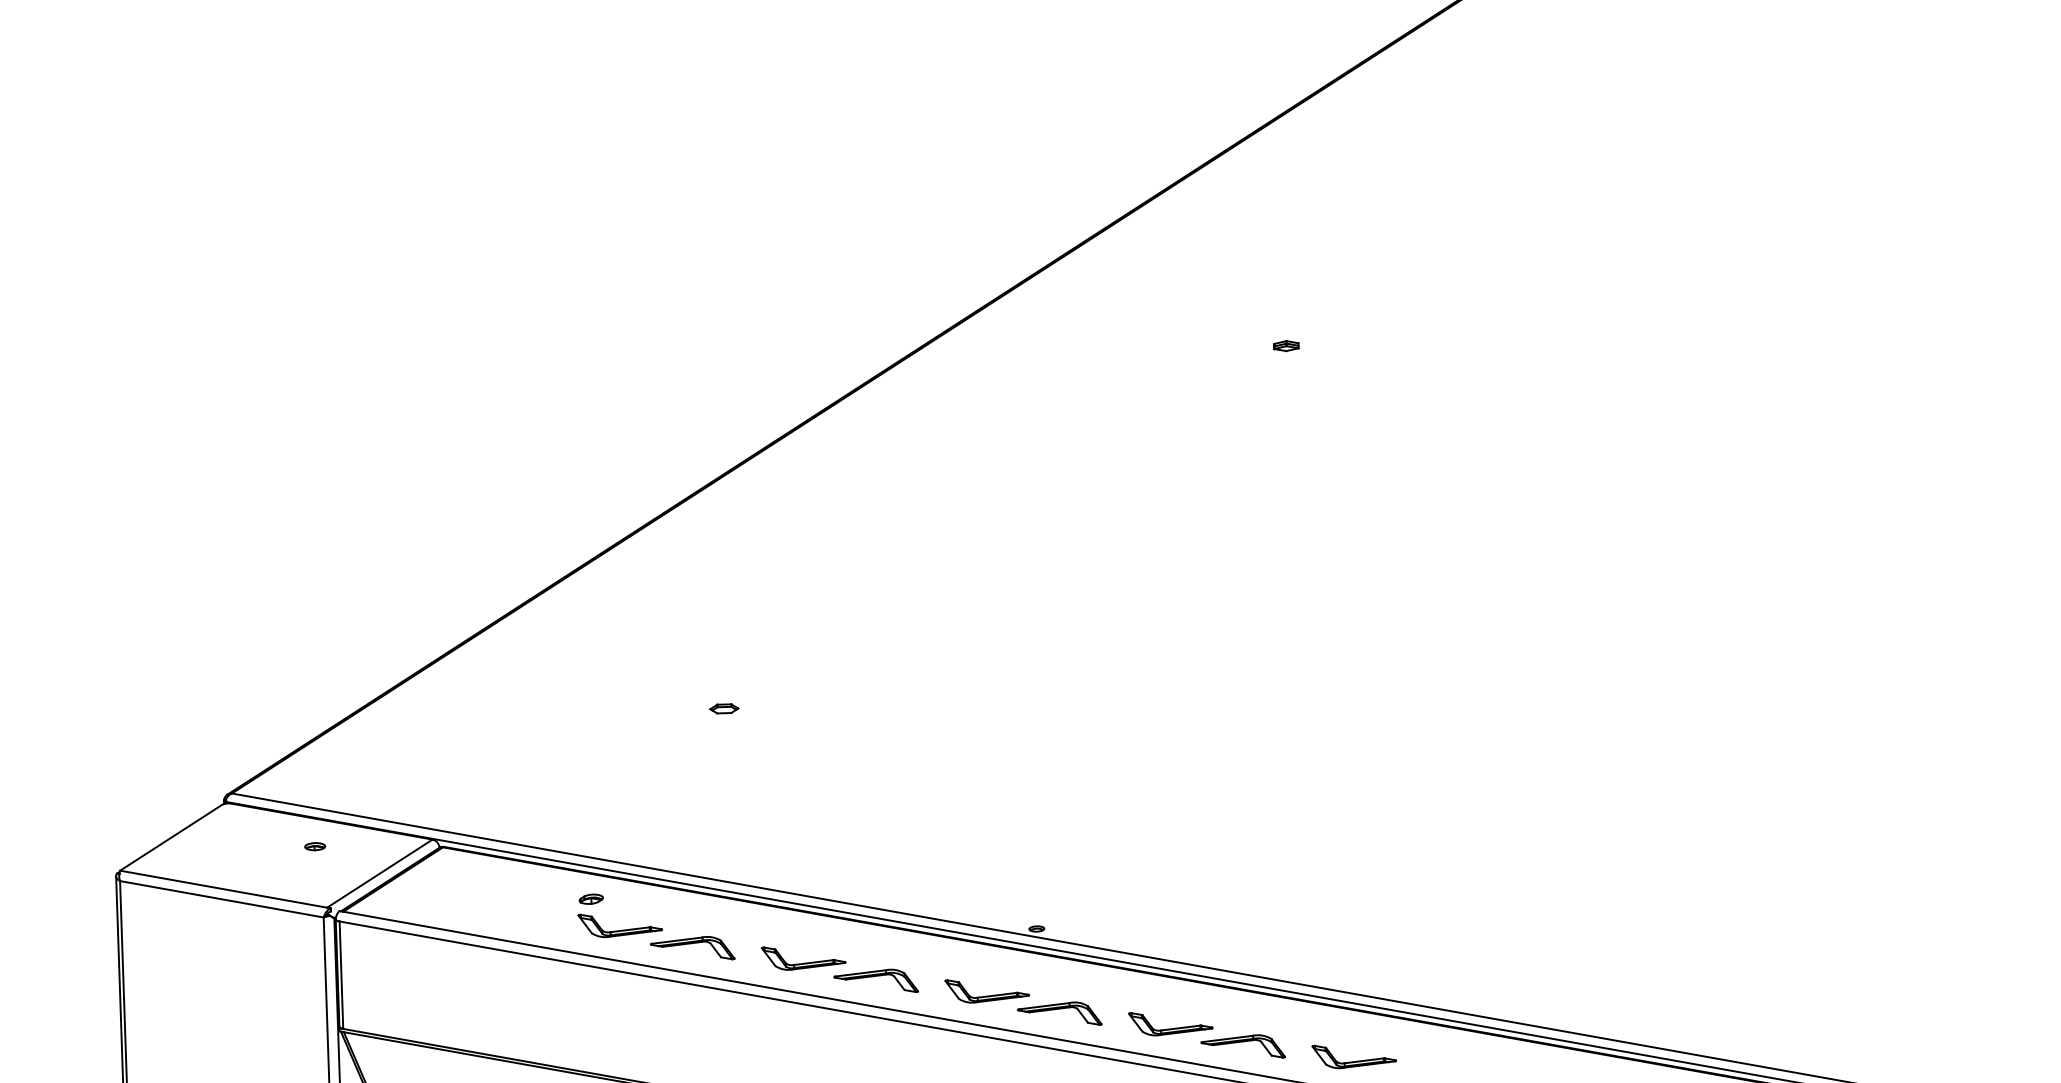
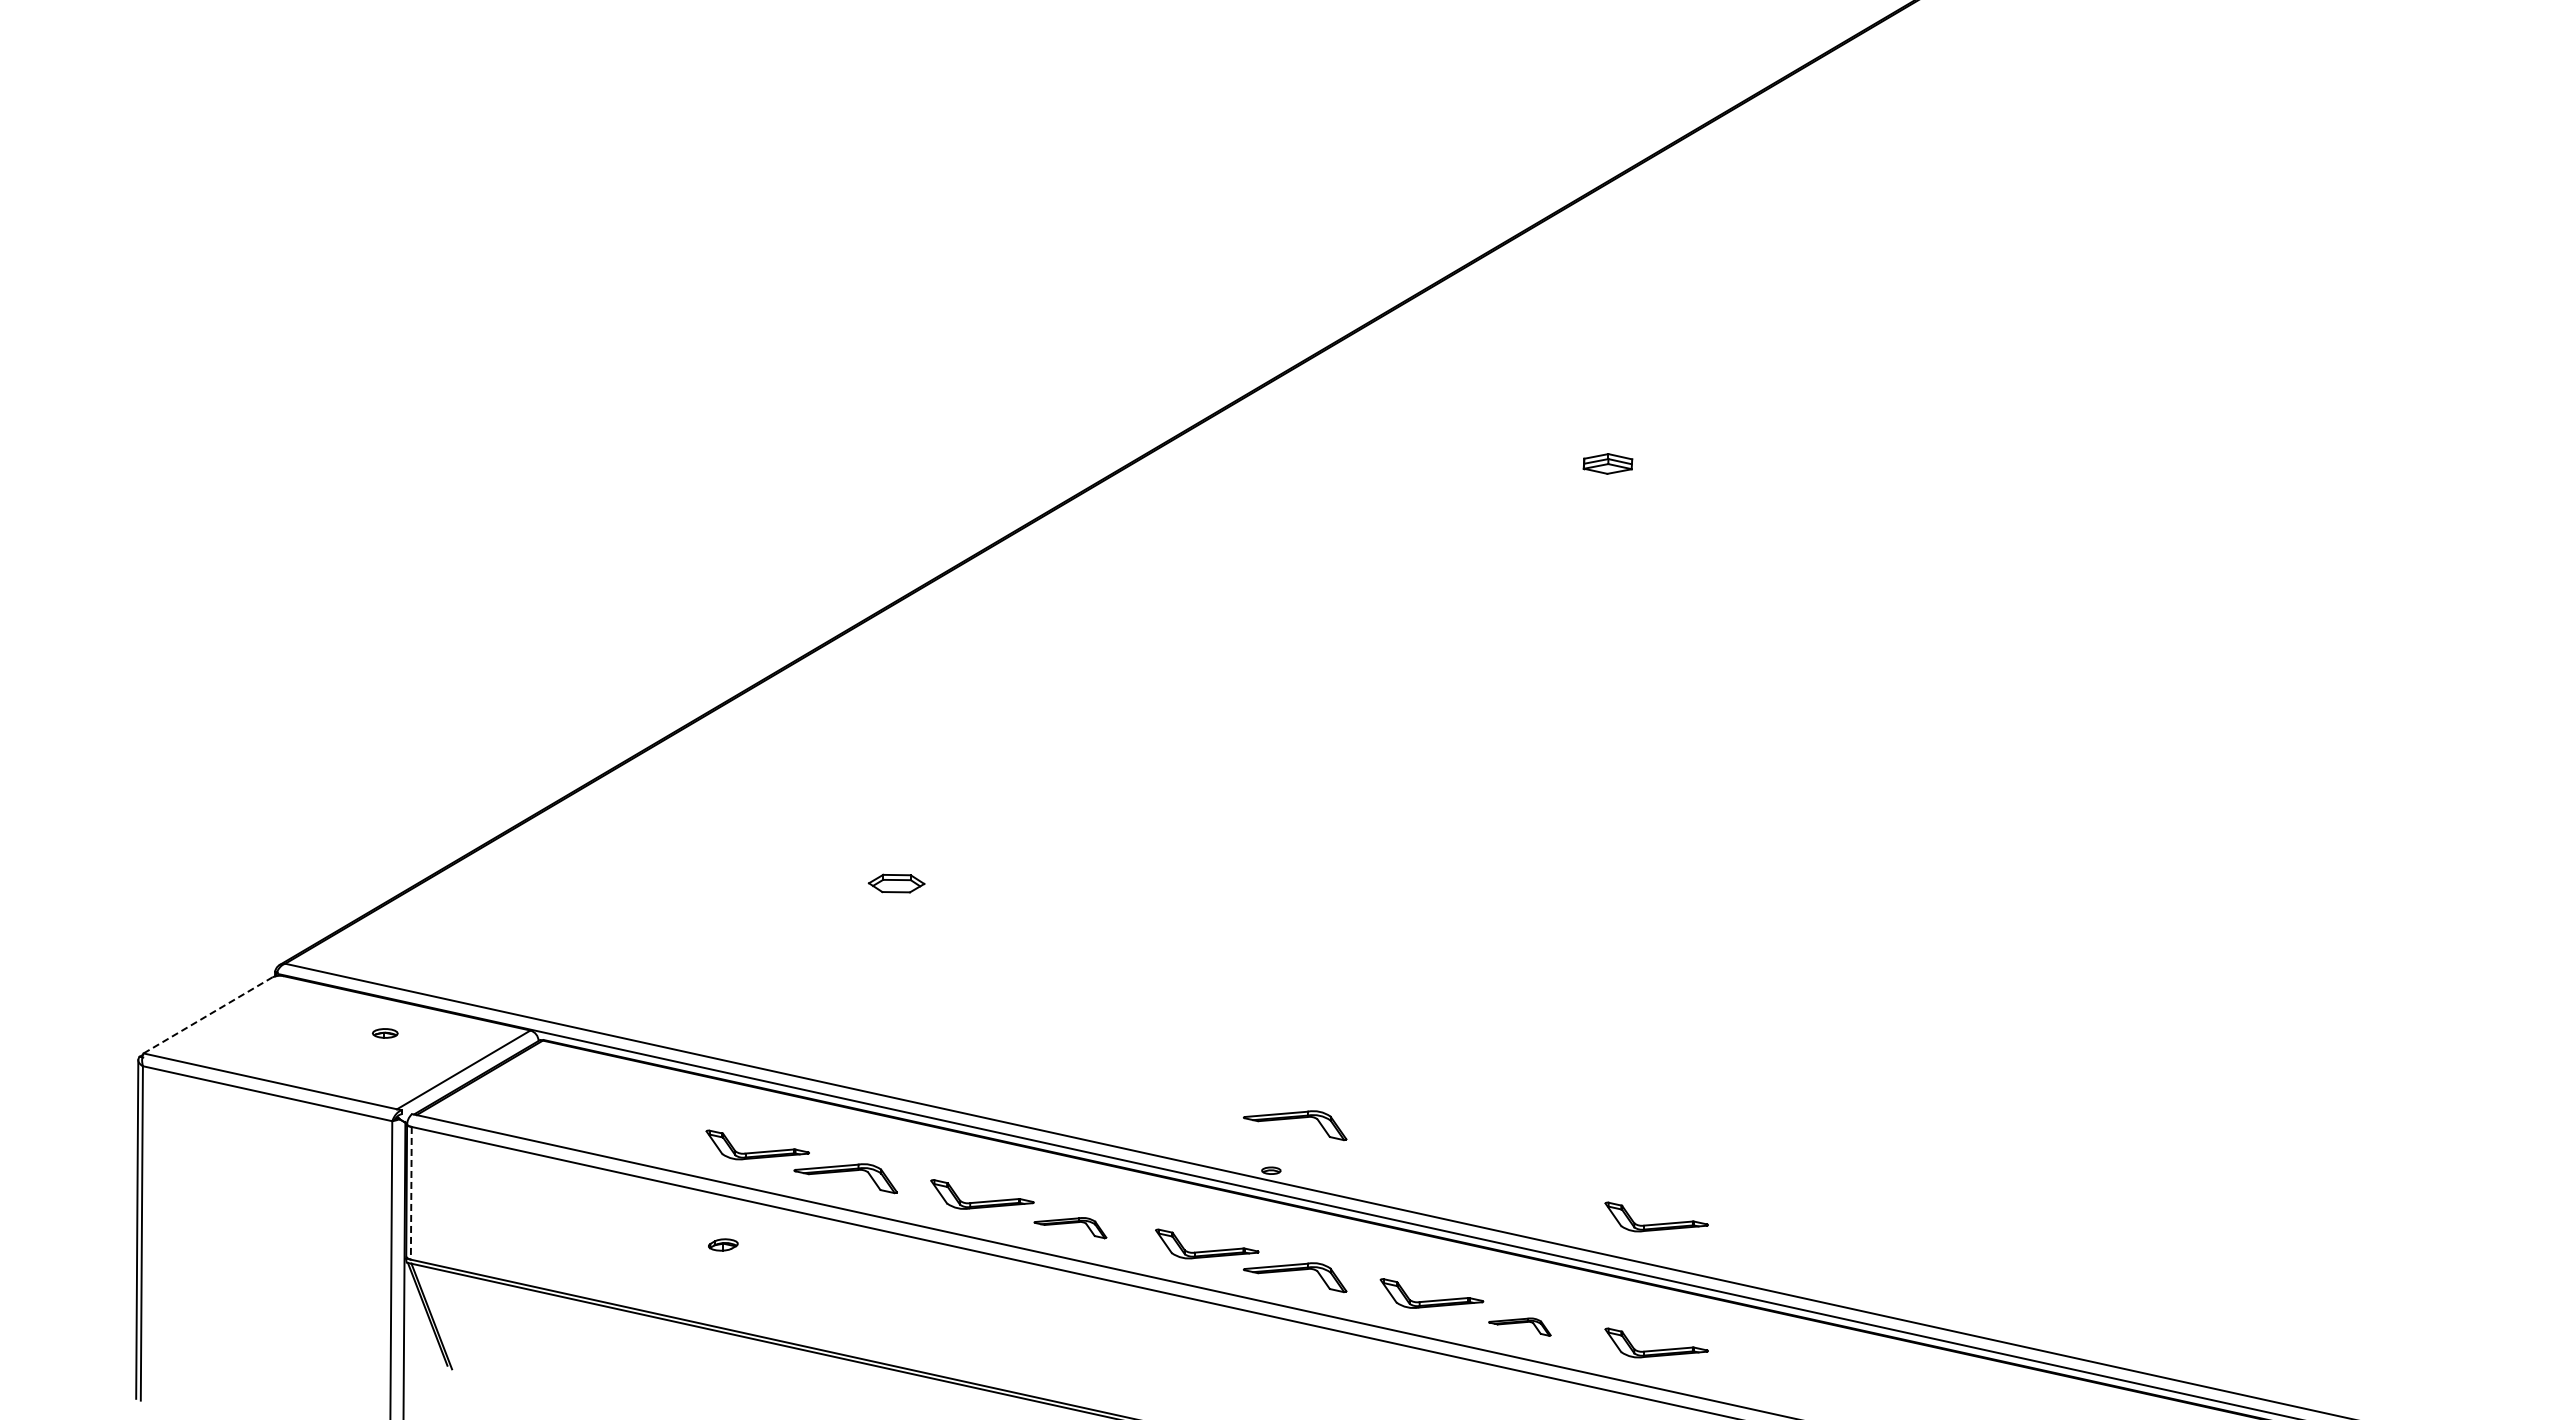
part: (1285, 346) -> (1607, 464), size x1.6
part: (724, 708) -> (896, 883), size x1.6
line: (171, 837) -> (208, 1015), solid -> dashed
part: (1053, 886) -> (1294, 1119), added
part: (591, 898) -> (723, 1244), moved
part: (1350, 959) -> (1656, 1223), added
line: (341, 975) -> (411, 1193), solid -> dashed
part: (876, 981) -> (1070, 1227), size x0.7
part: (1242, 1046) -> (1519, 1326), size x0.6

